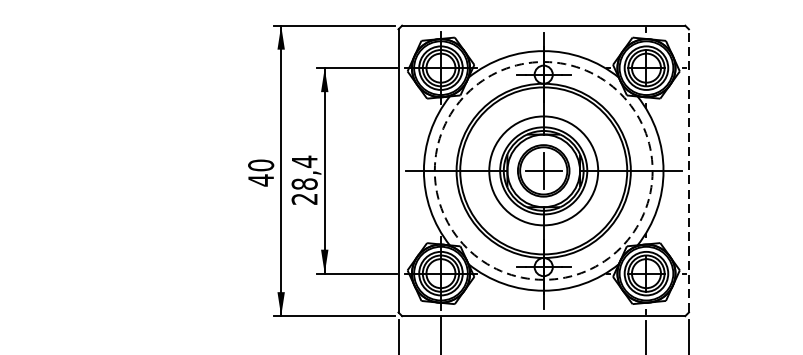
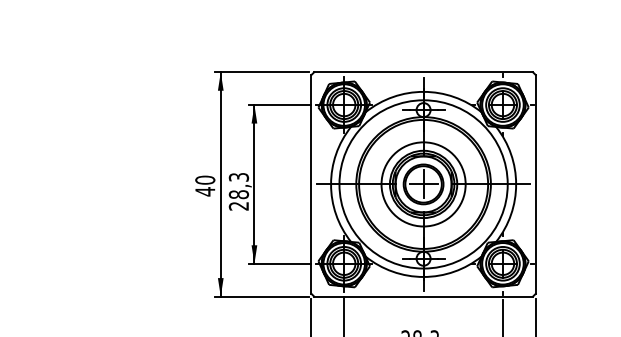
text: (304, 161) -> (238, 177), 28,4 -> 28,3
line: (688, 169) -> (535, 183), dashed -> solid
circle: (543, 171) -> (423, 184), dashed -> solid

